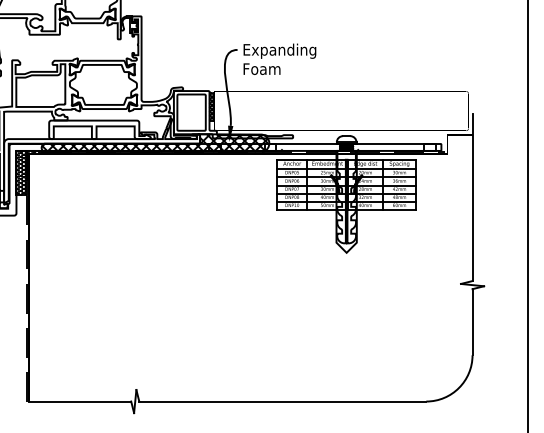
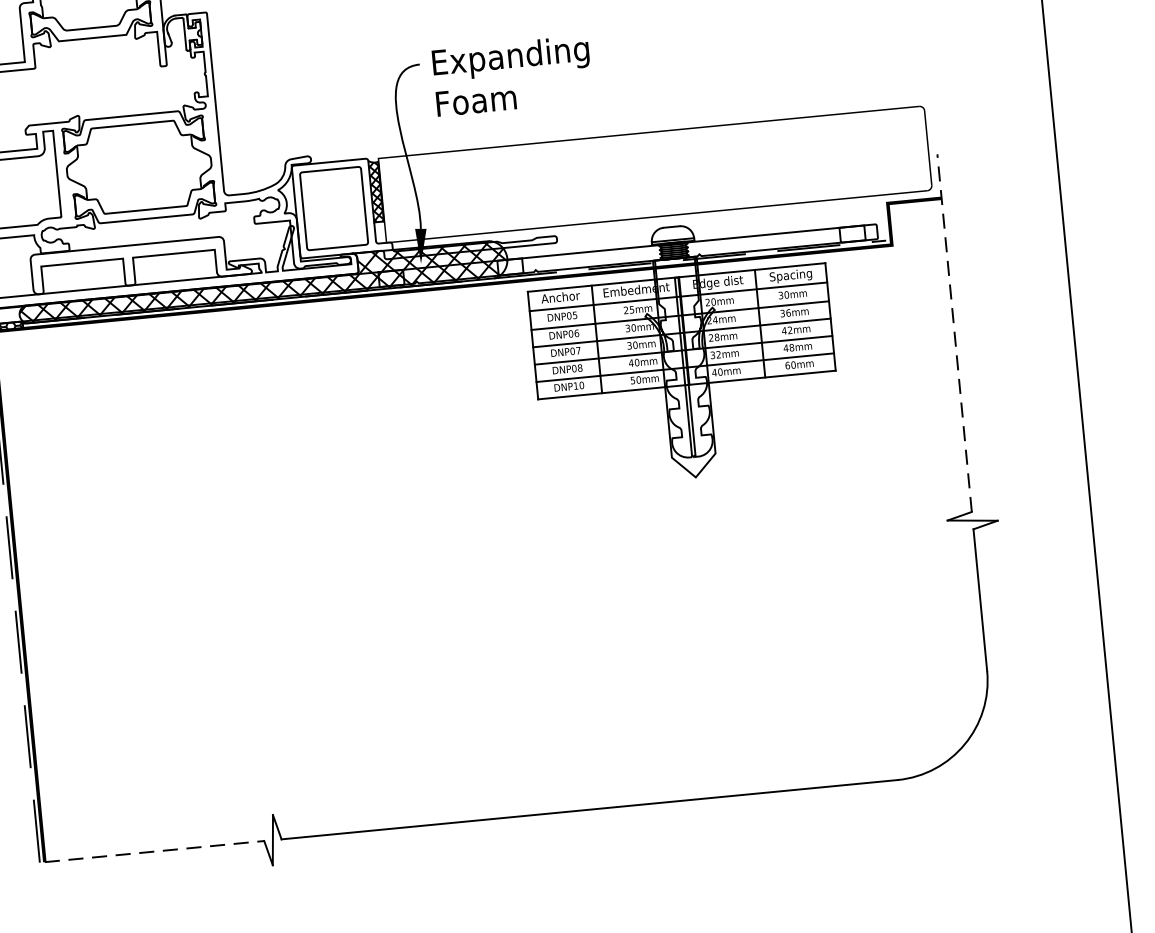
line: (472, 197) -> (954, 332), solid -> dashed
line: (80, 401) -> (155, 851), solid -> dashed

